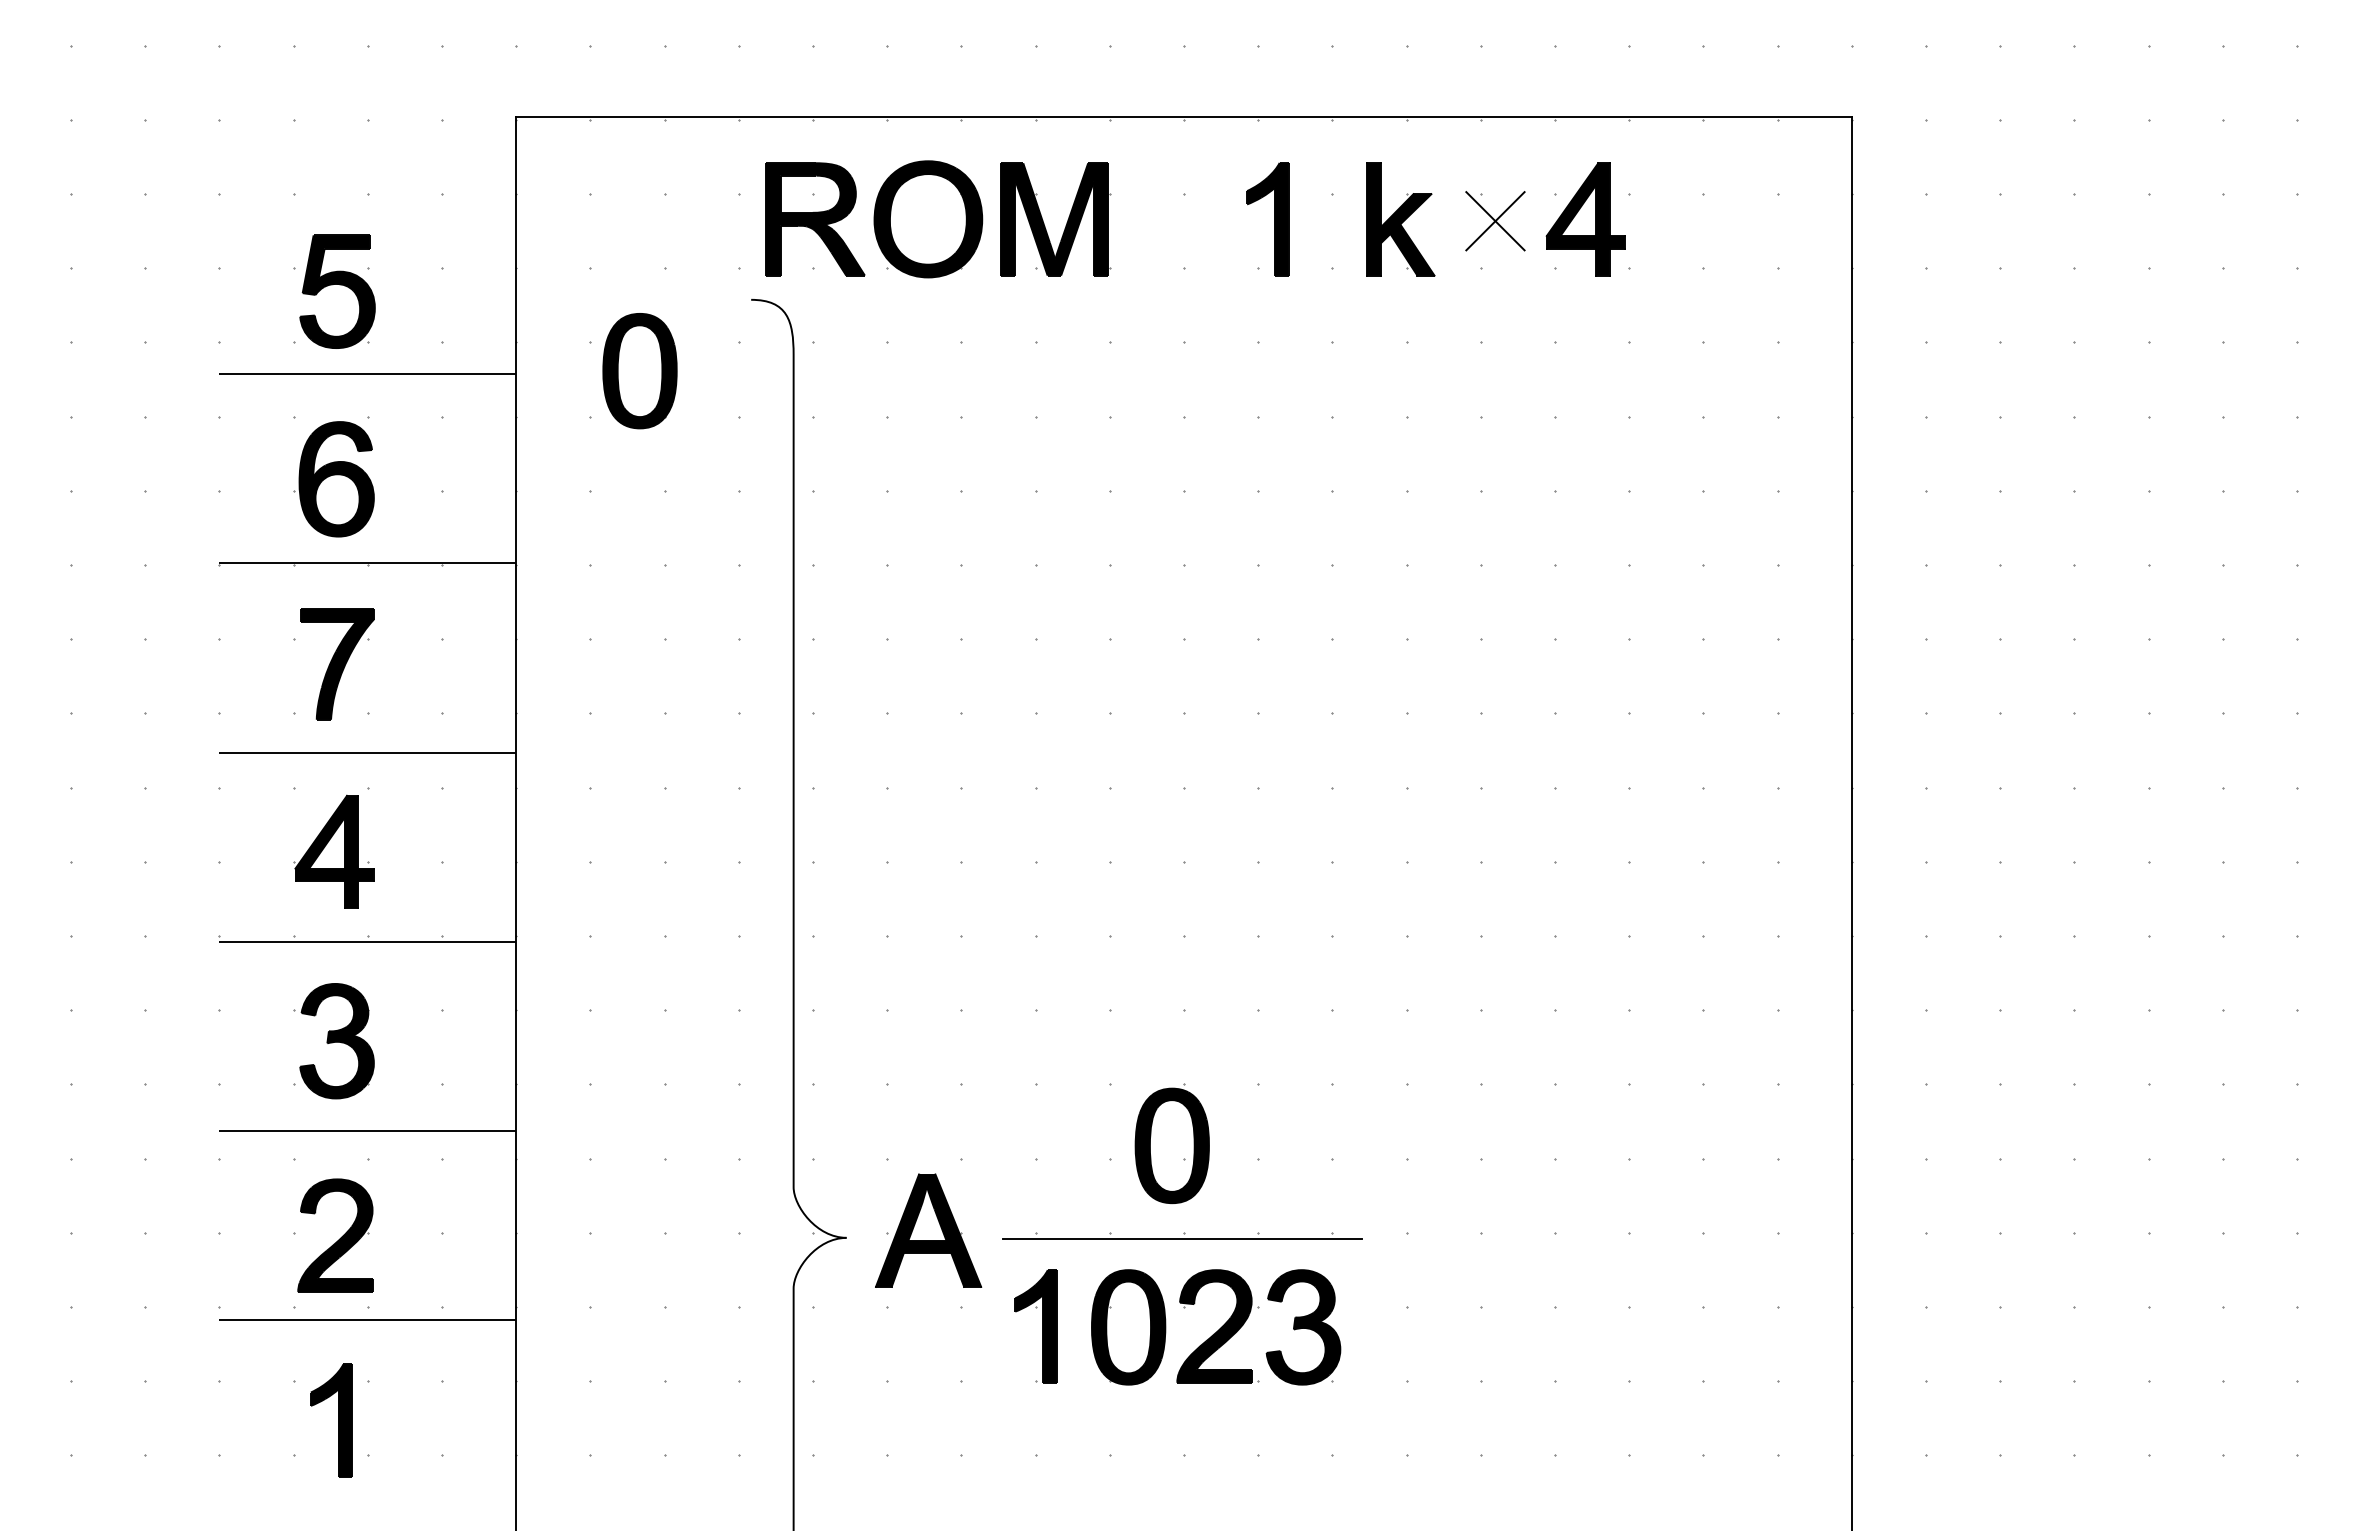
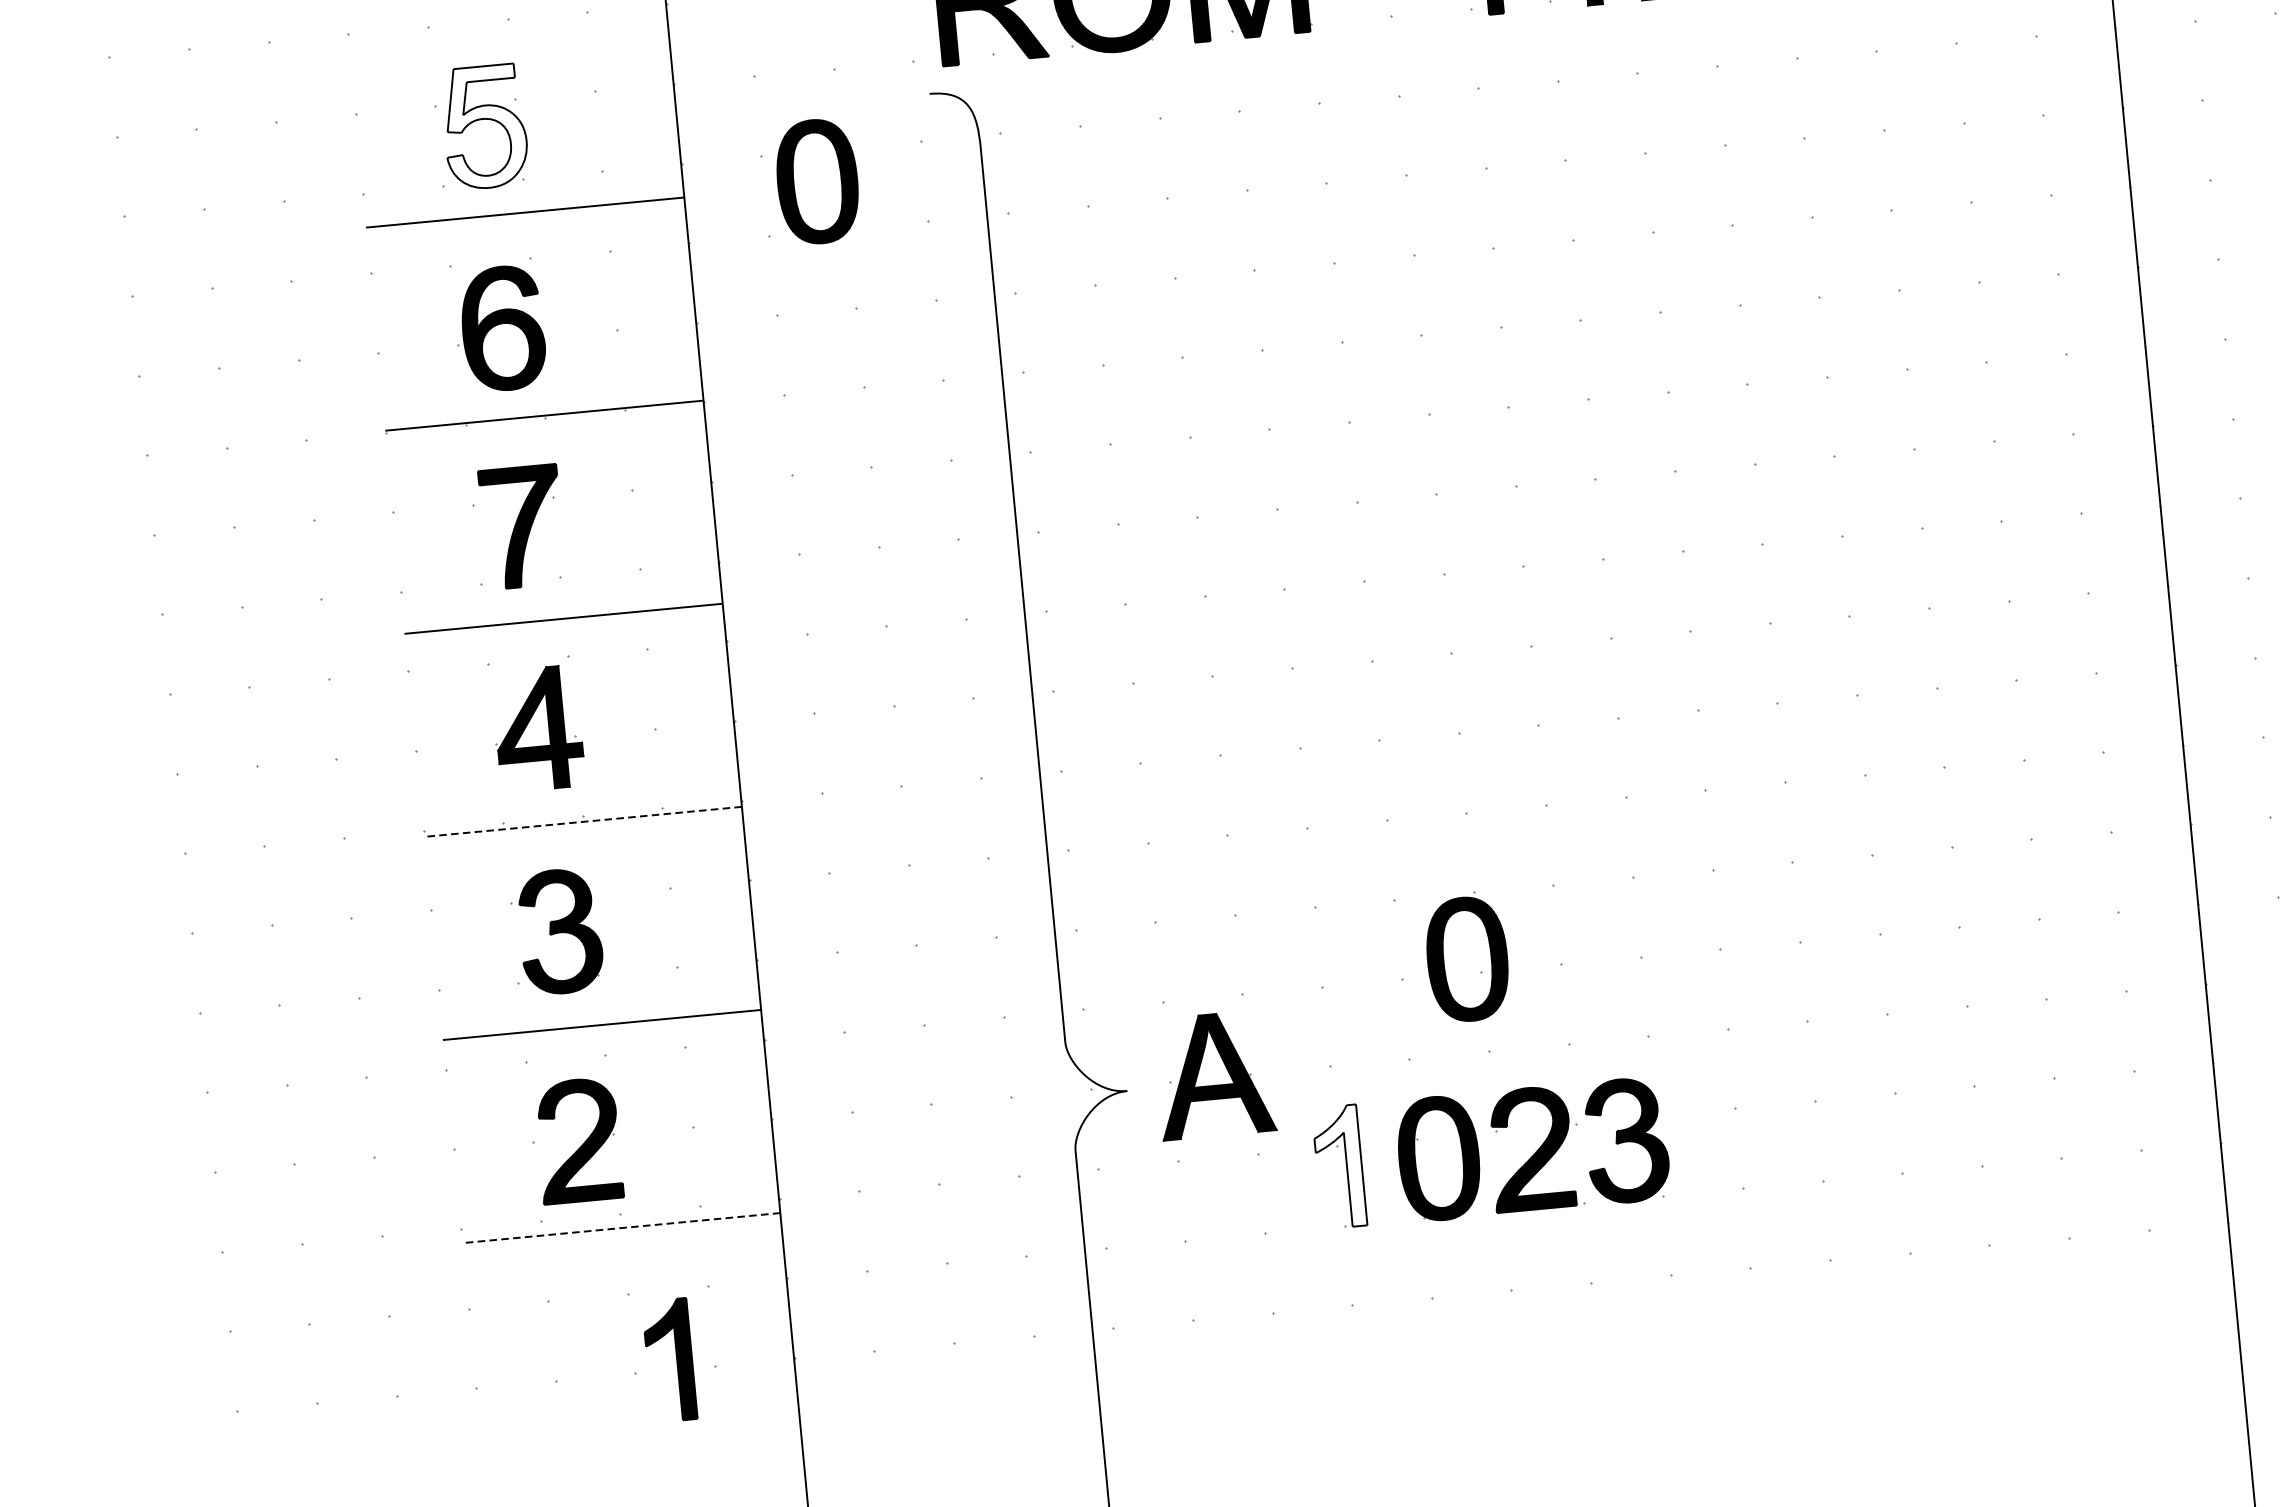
fill: (337, 291) -> (484, 126), removed
line: (366, 941) -> (581, 821), solid -> dashed
line: (1182, 1238) -> (1487, 1057), removed
line: (366, 1320) -> (620, 1228), solid -> dashed
fill: (1035, 1326) -> (1339, 1167), removed
part: (338, 1420) -> (677, 1359), moved

